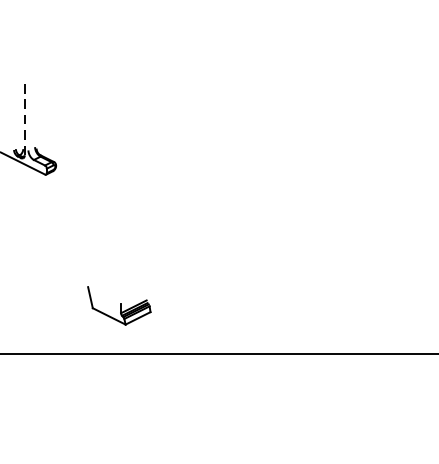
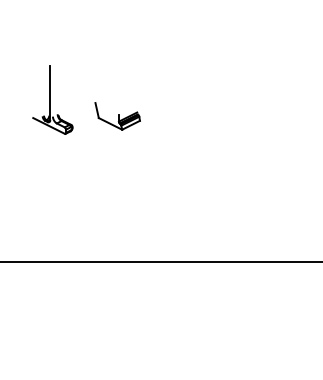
line: (25, 116) -> (50, 92), dashed -> solid
part: (119, 306) -> (117, 116), moved

